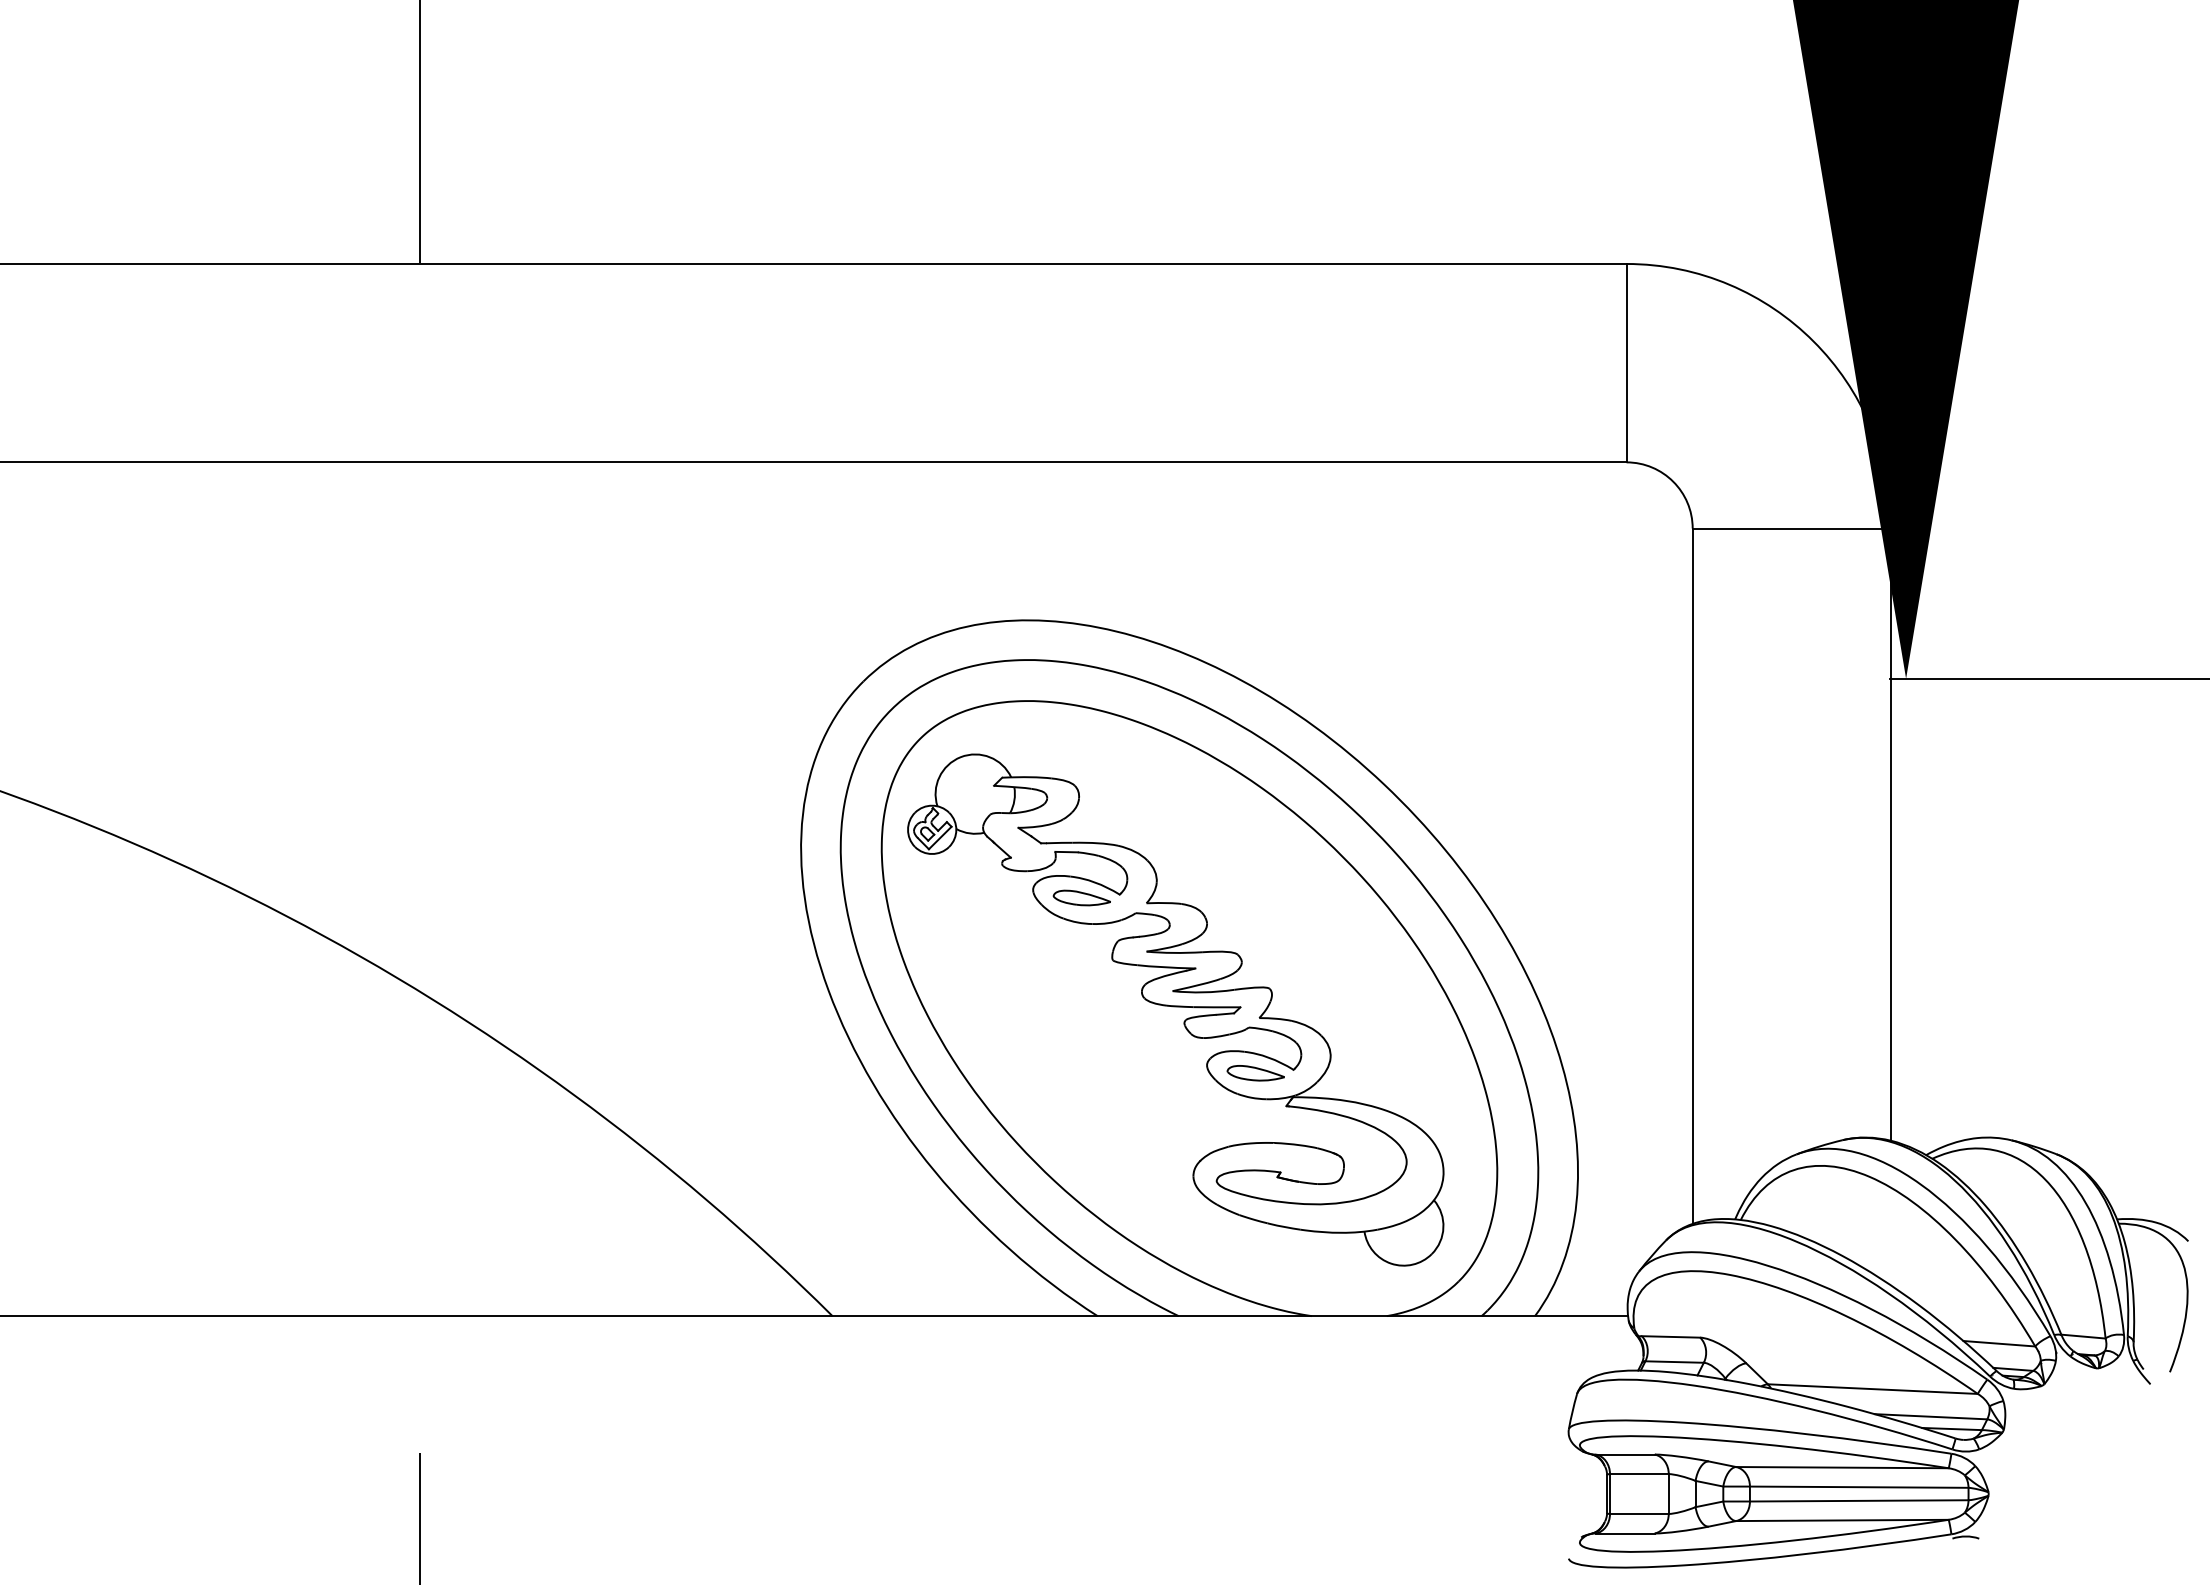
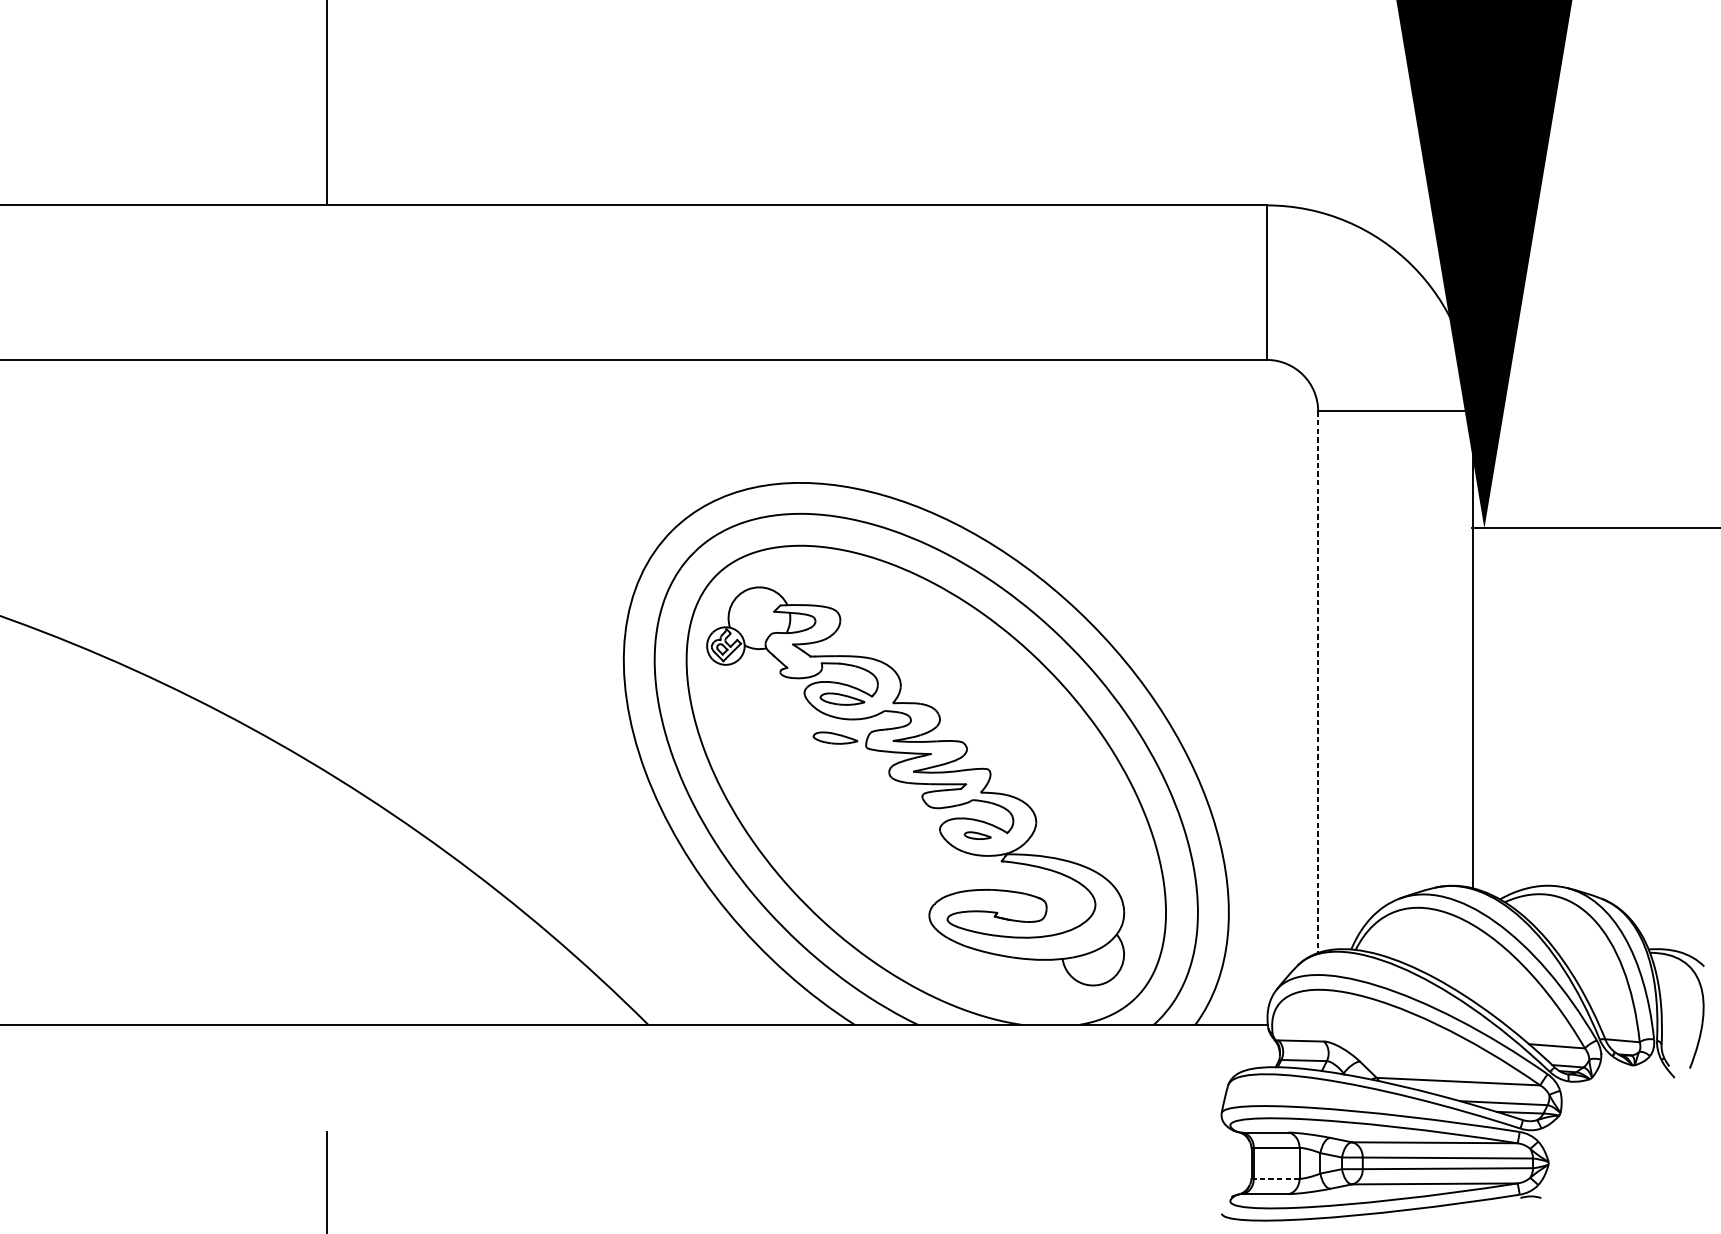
line: (1692, 876) -> (1318, 682), solid -> dashed
part: (1072, 947) -> (835, 737), added
part: (1255, 1073) -> (977, 835), size x0.6
line: (1638, 1513) -> (1275, 1178), solid -> dashed

